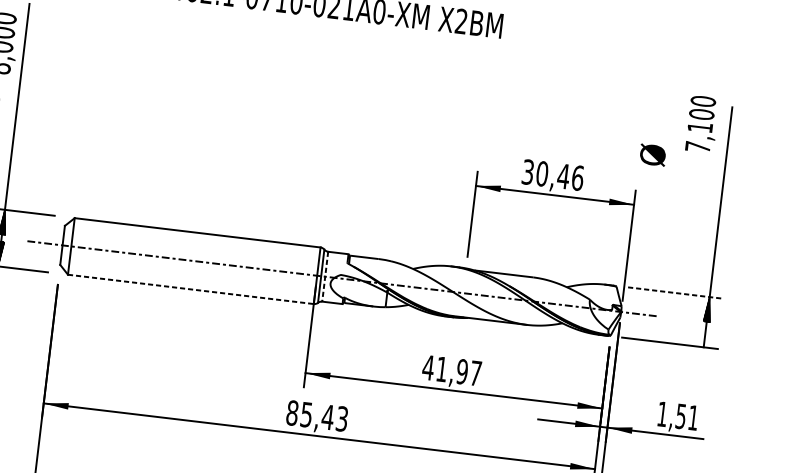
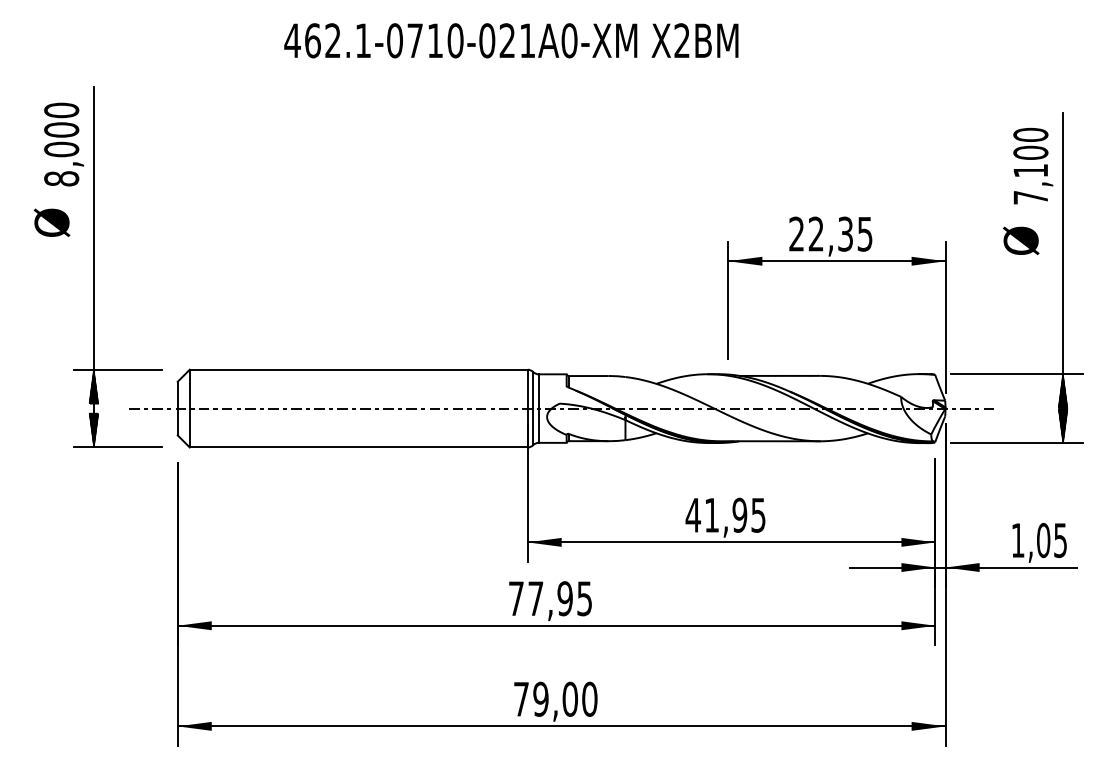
text: (702, 124) -> (1033, 166), moved
text: (653, 154) -> (1021, 240), moved
text: (552, 174) -> (830, 233), 30,46 -> 22,35
line: (324, 277) -> (538, 409), dashed -> solid
line: (190, 289) -> (358, 447), dashed -> solid
line: (675, 293) -> (1016, 374), dashed -> solid
hatch: (704, 335) -> (1062, 426), added
text: (475, 373) -> (758, 515), 41,97 -> 41,95
text: (317, 415) -> (550, 598), 85,43 -> 77,95
text: (686, 417) -> (1051, 540), 1,51 -> 1,05

